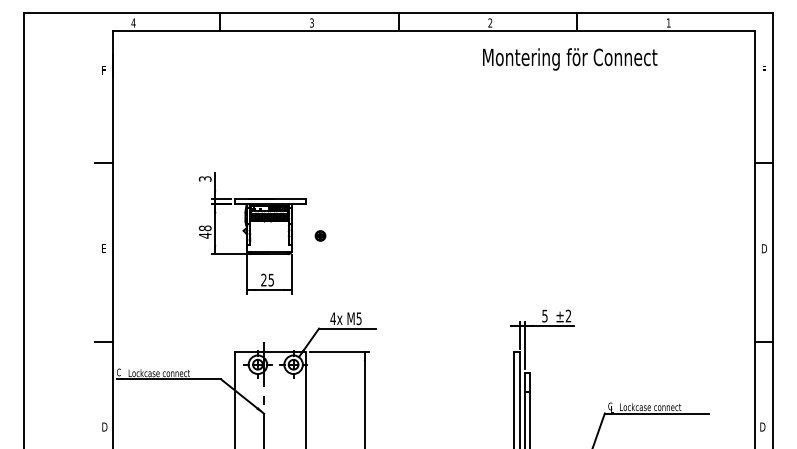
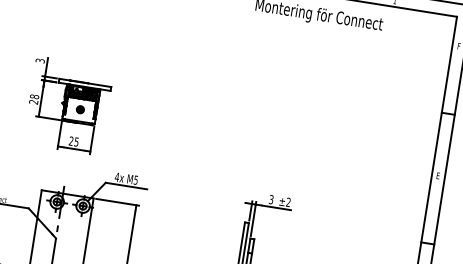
text: (204, 235) -> (33, 101), 48 -> 28
part: (320, 235) -> (80, 109), moved
text: (764, 248) -> (438, 175), D -> E
text: (544, 314) -> (271, 198), 5 -> 3

